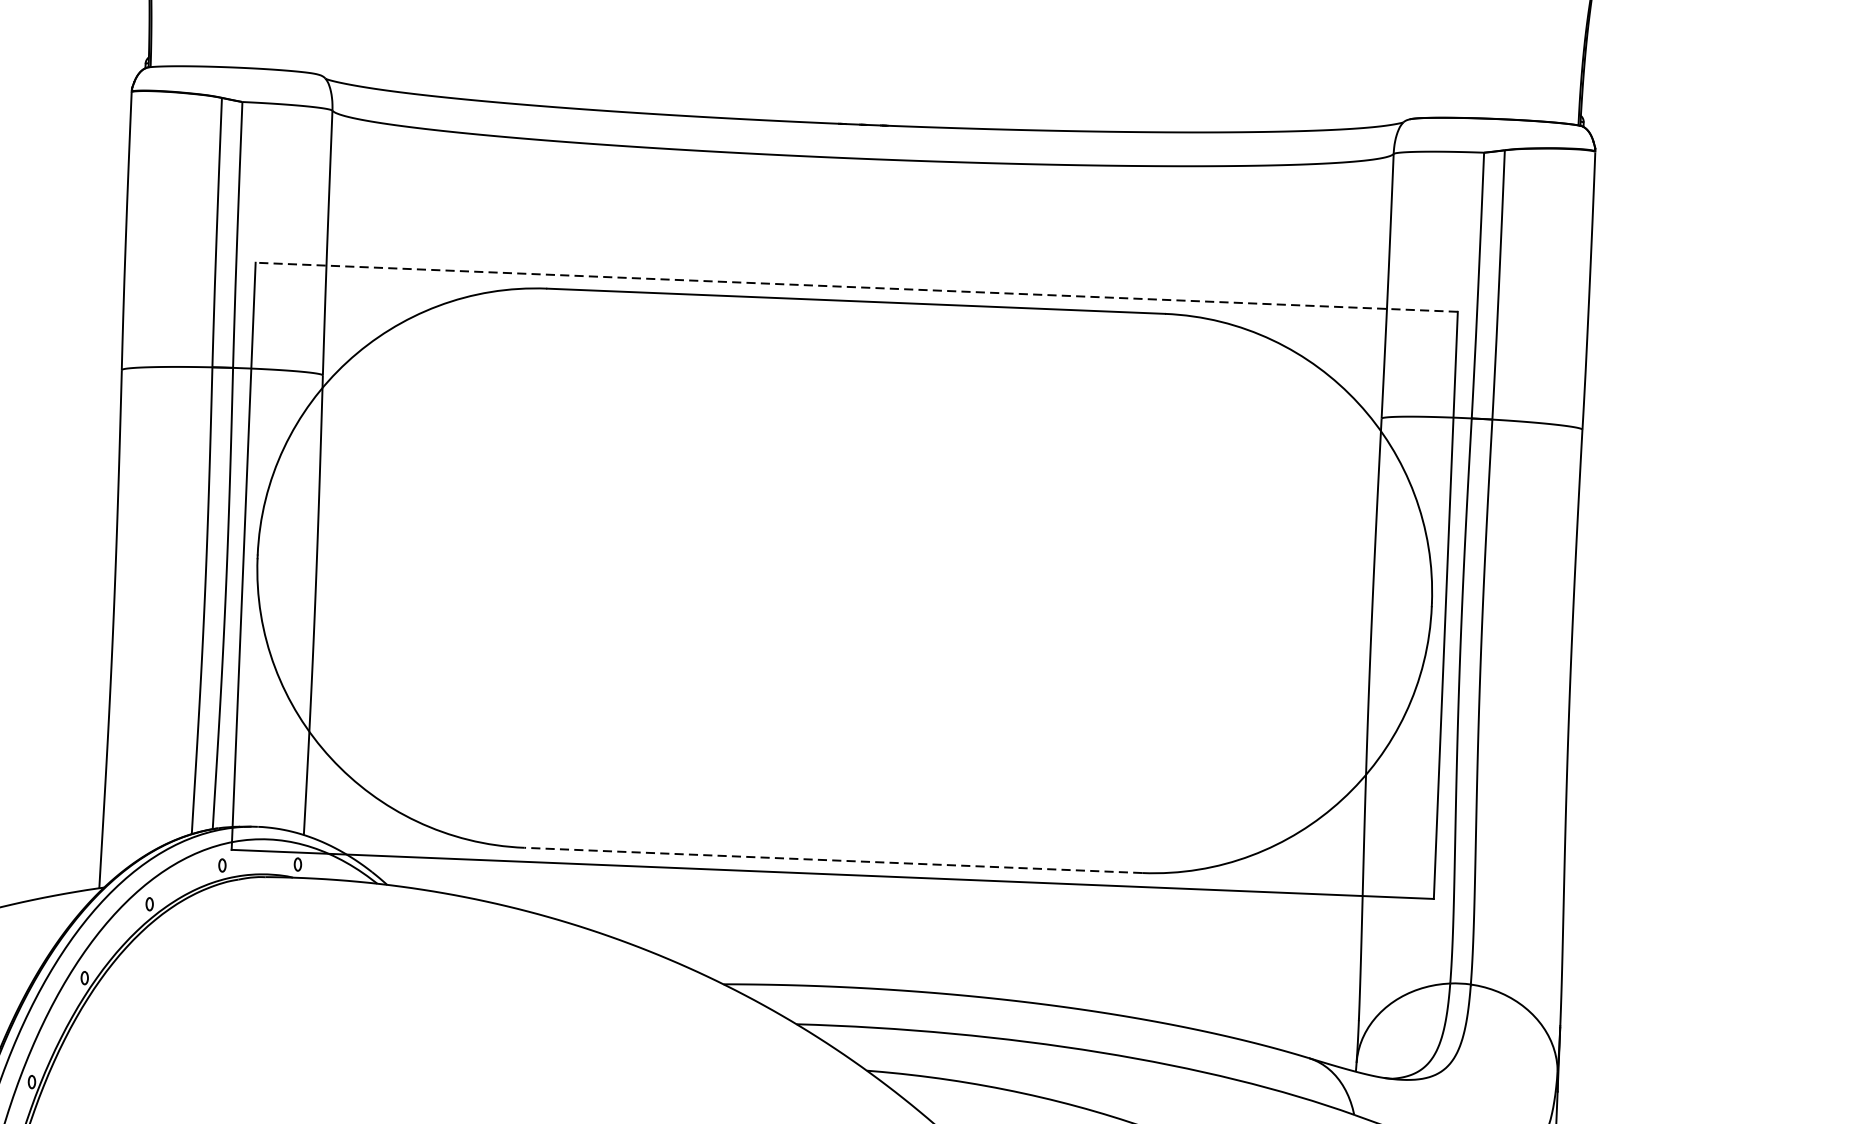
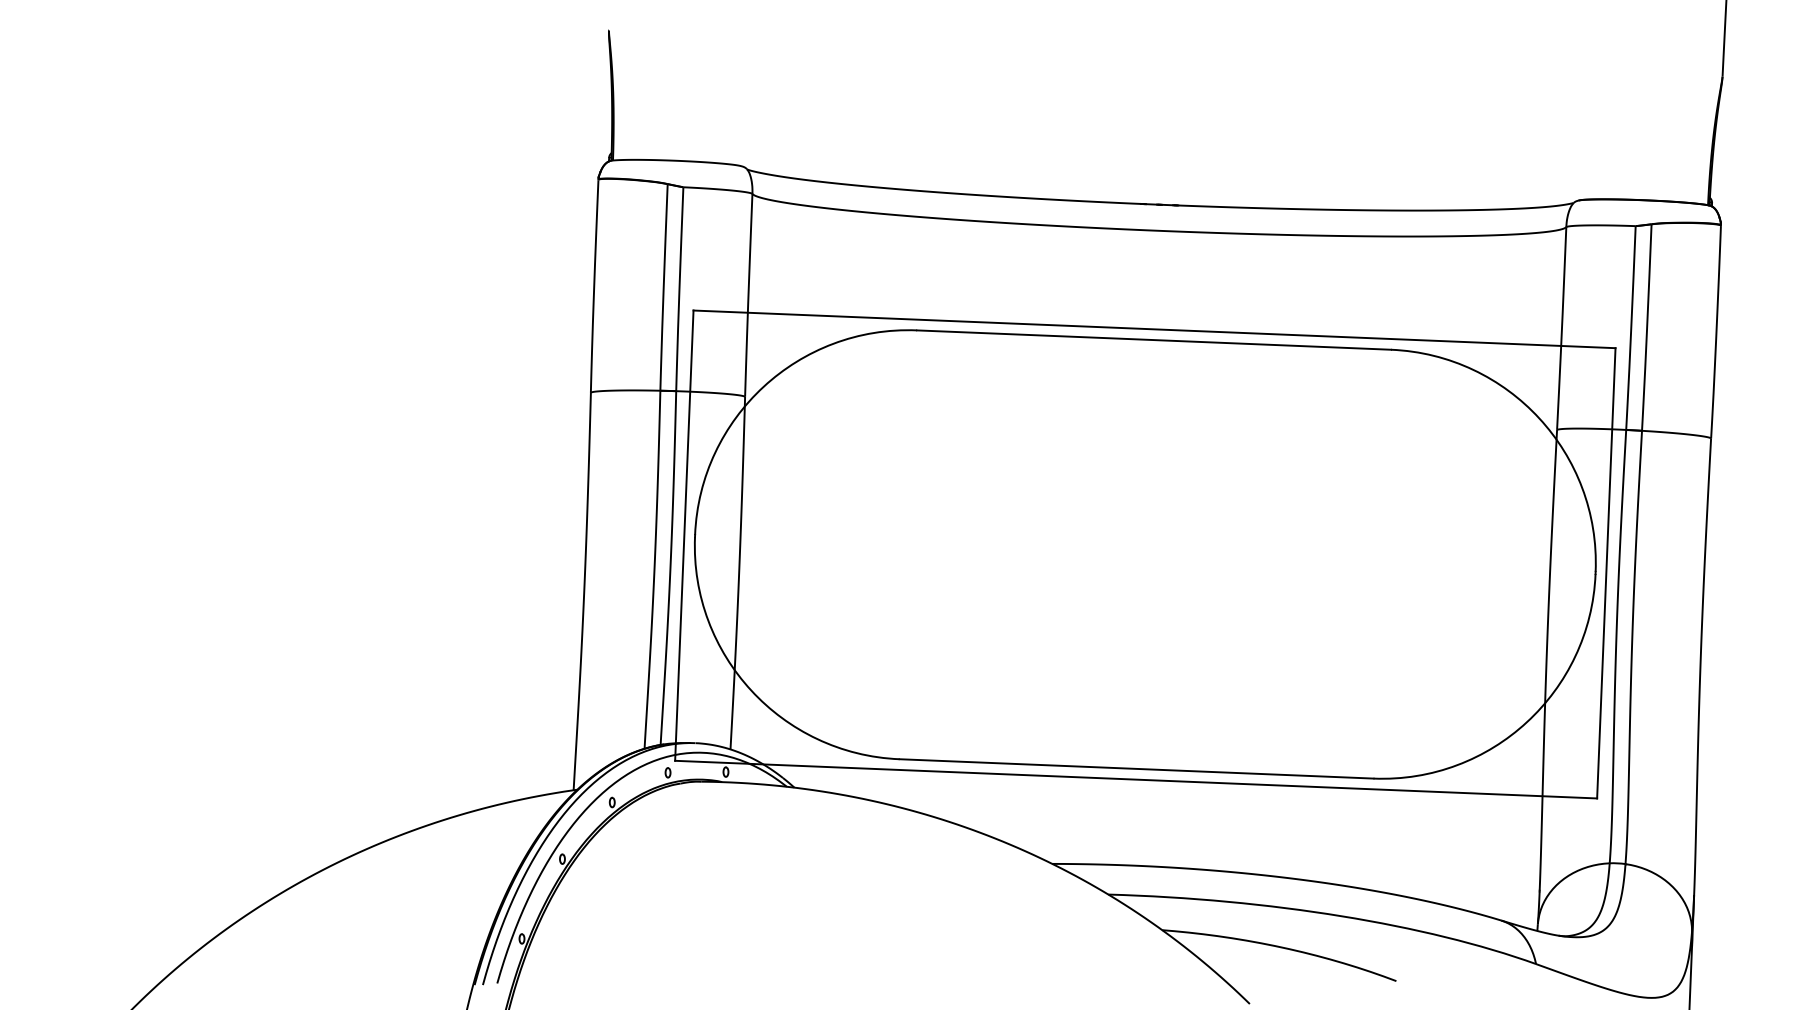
line: (856, 287) -> (1154, 329), dashed -> solid
line: (833, 859) -> (1136, 768), dashed -> solid

